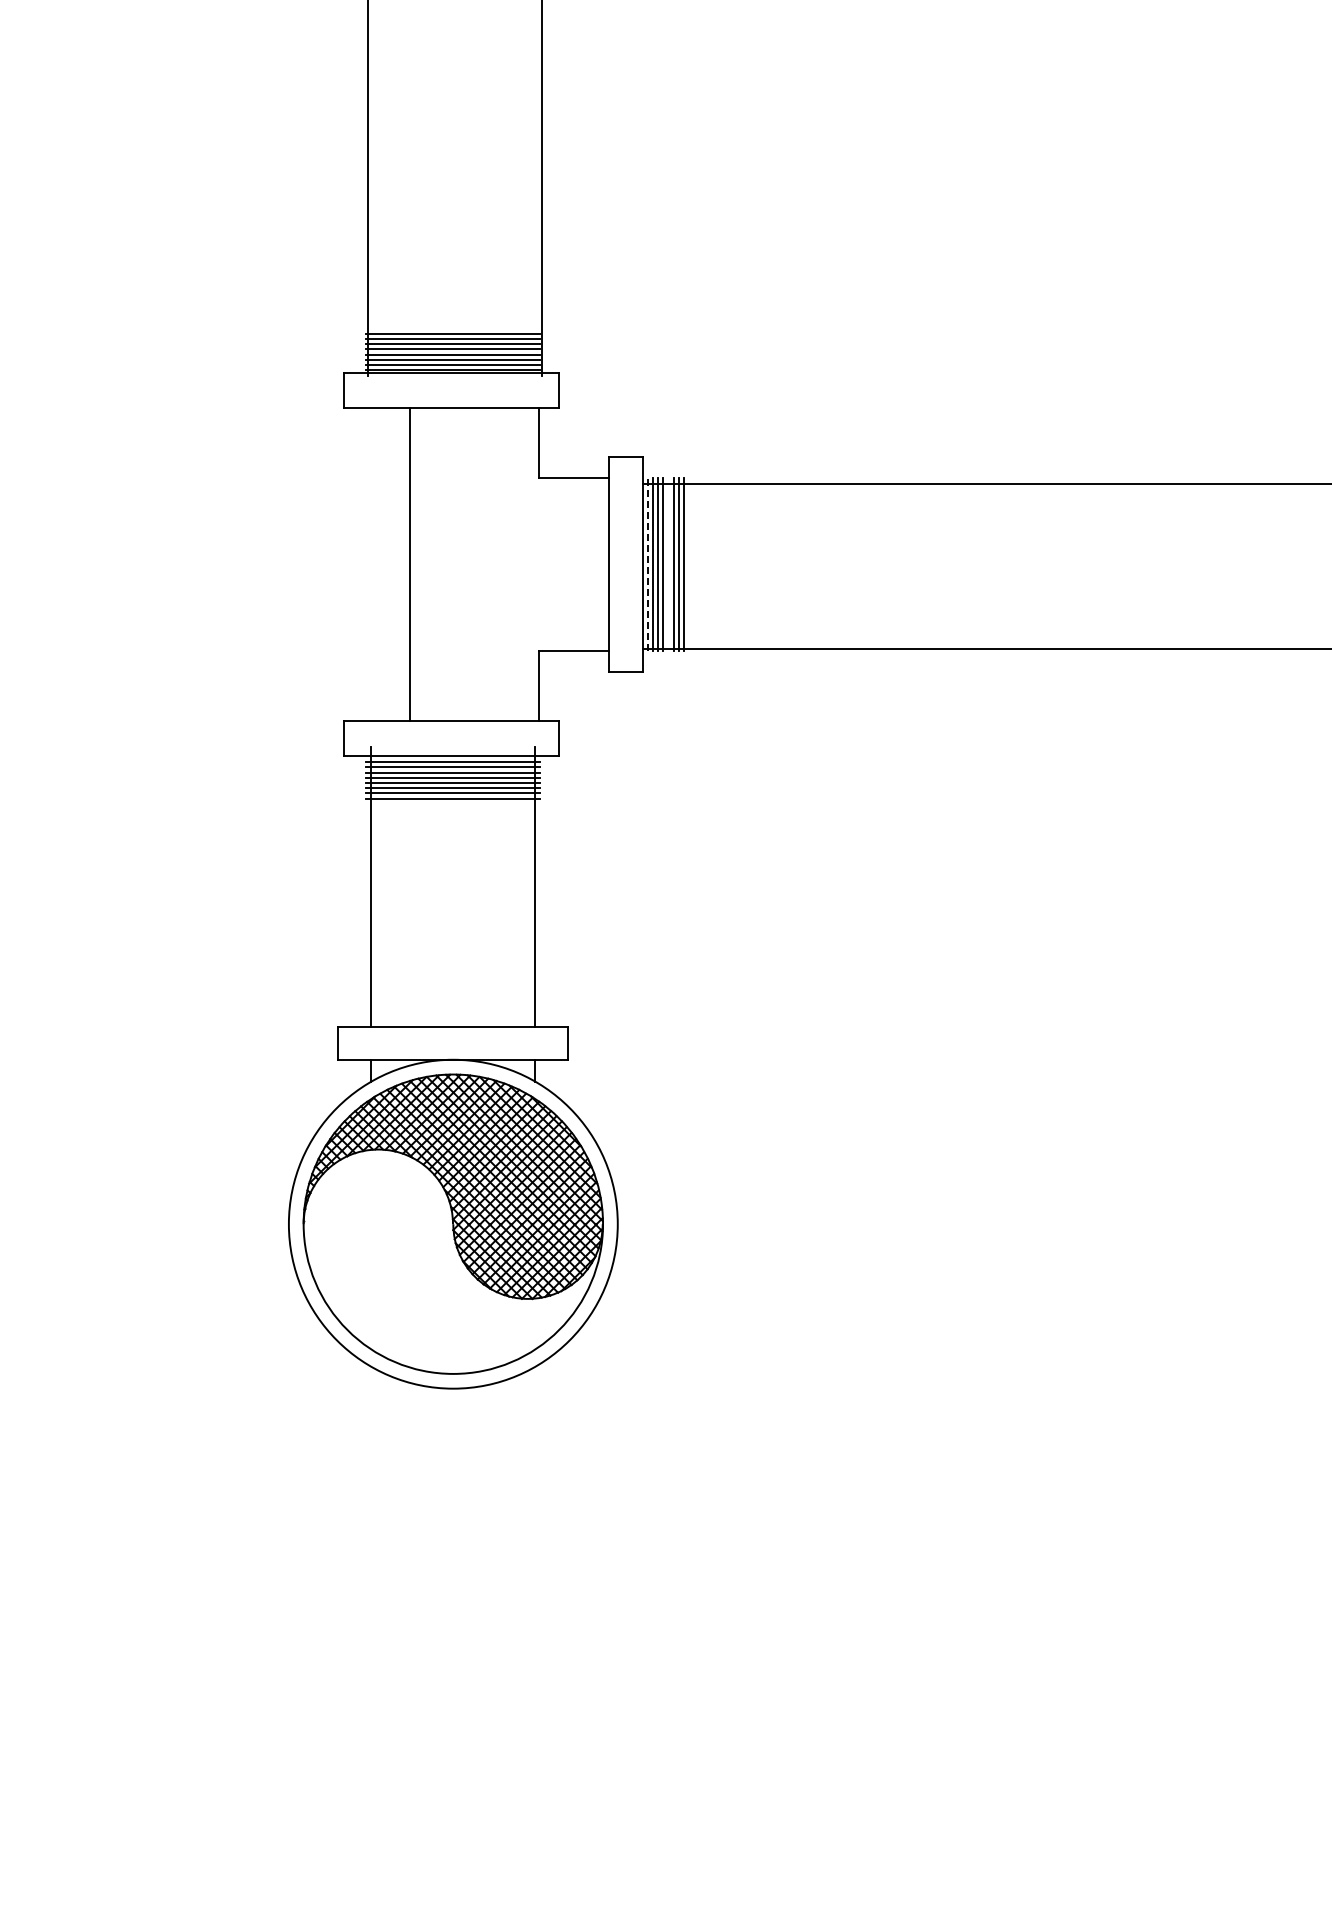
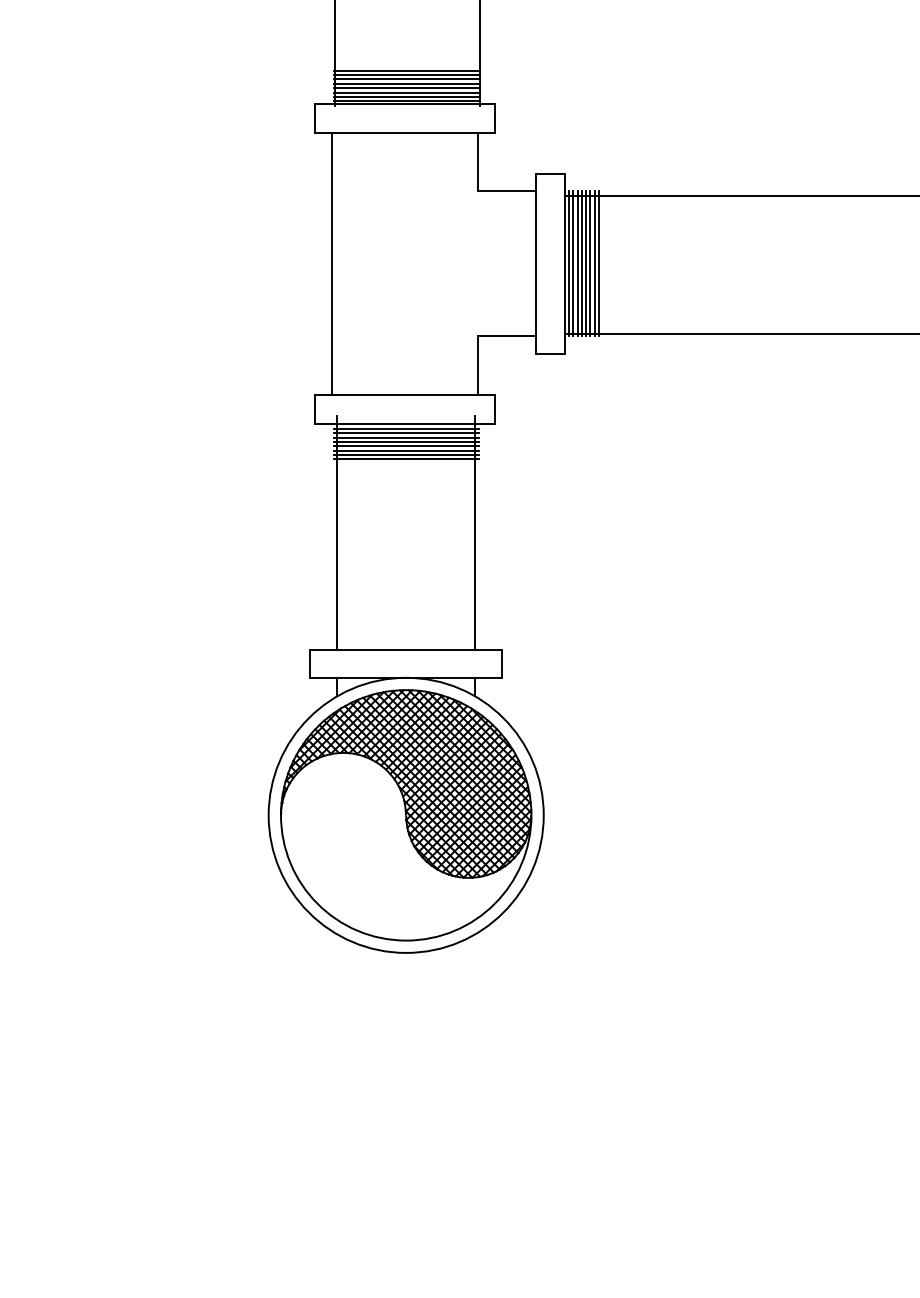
line: (410, 564) -> (332, 263), moved
line: (647, 564) -> (568, 263), dashed -> solid
line: (668, 564) -> (586, 263), added

